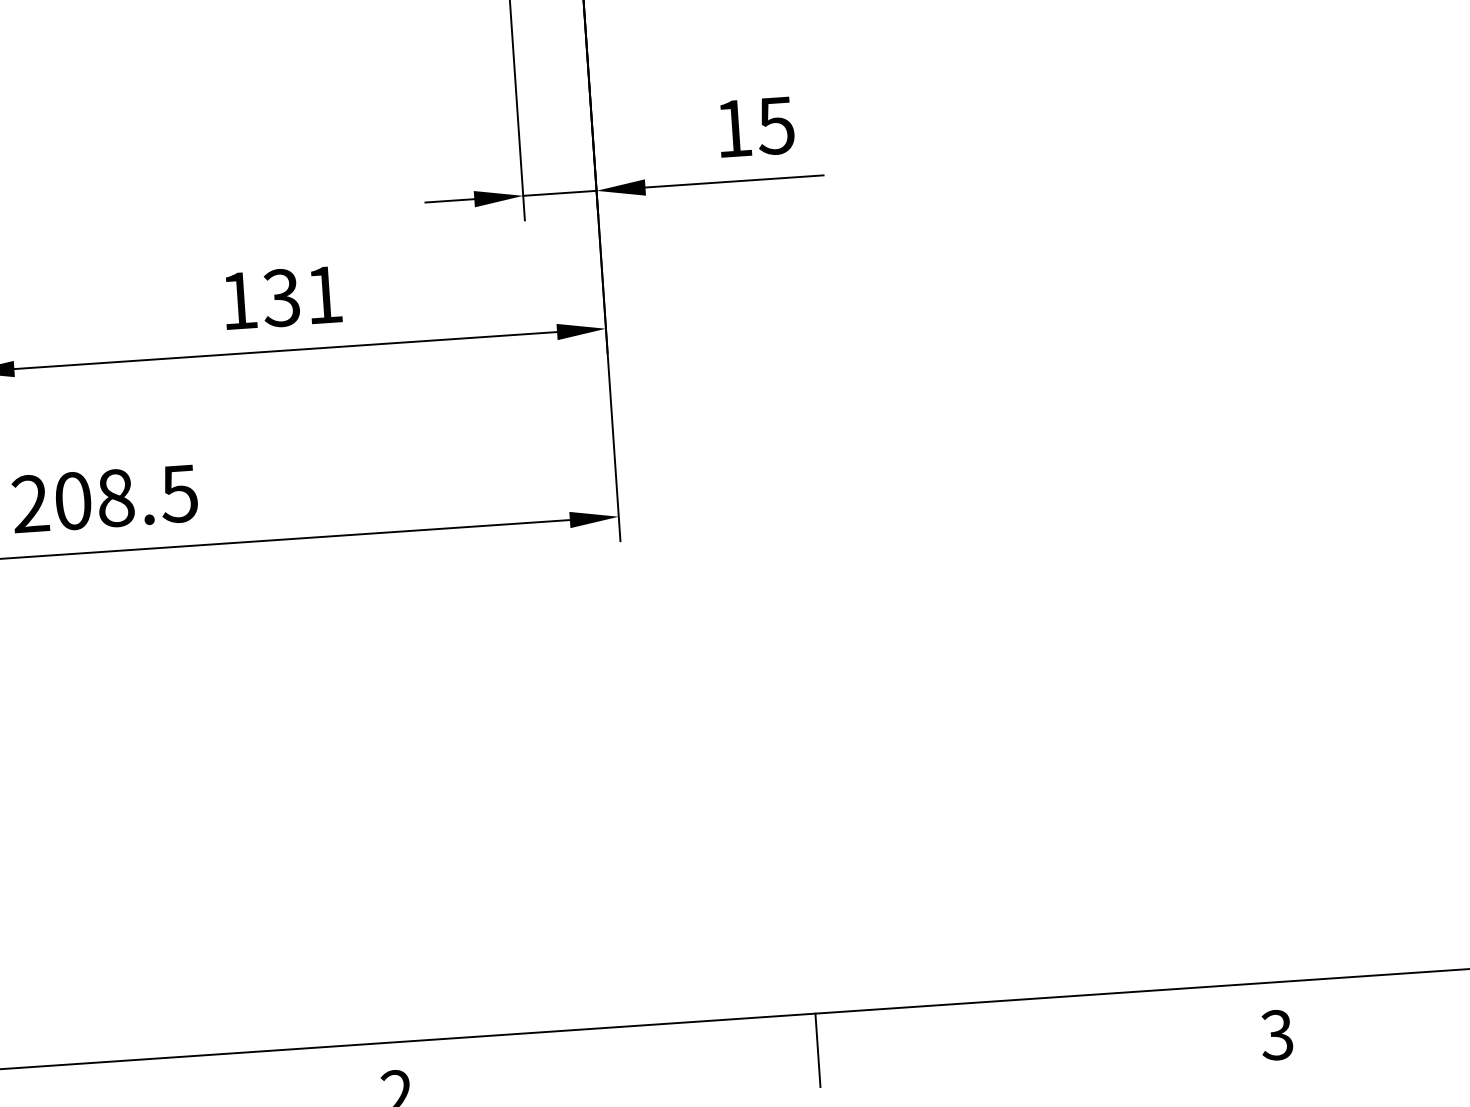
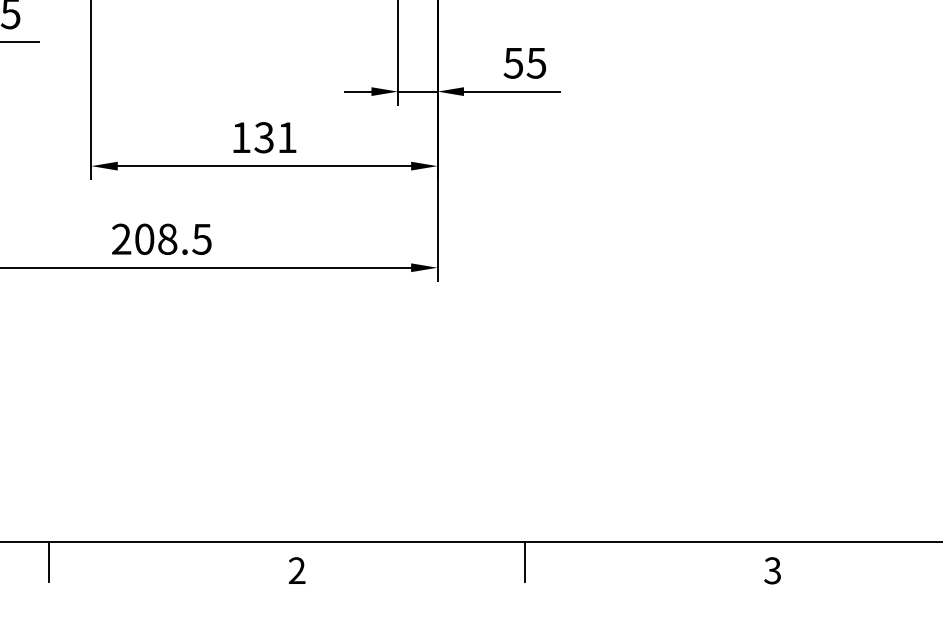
text: (733, 129) -> (513, 63), 15 -> 55

